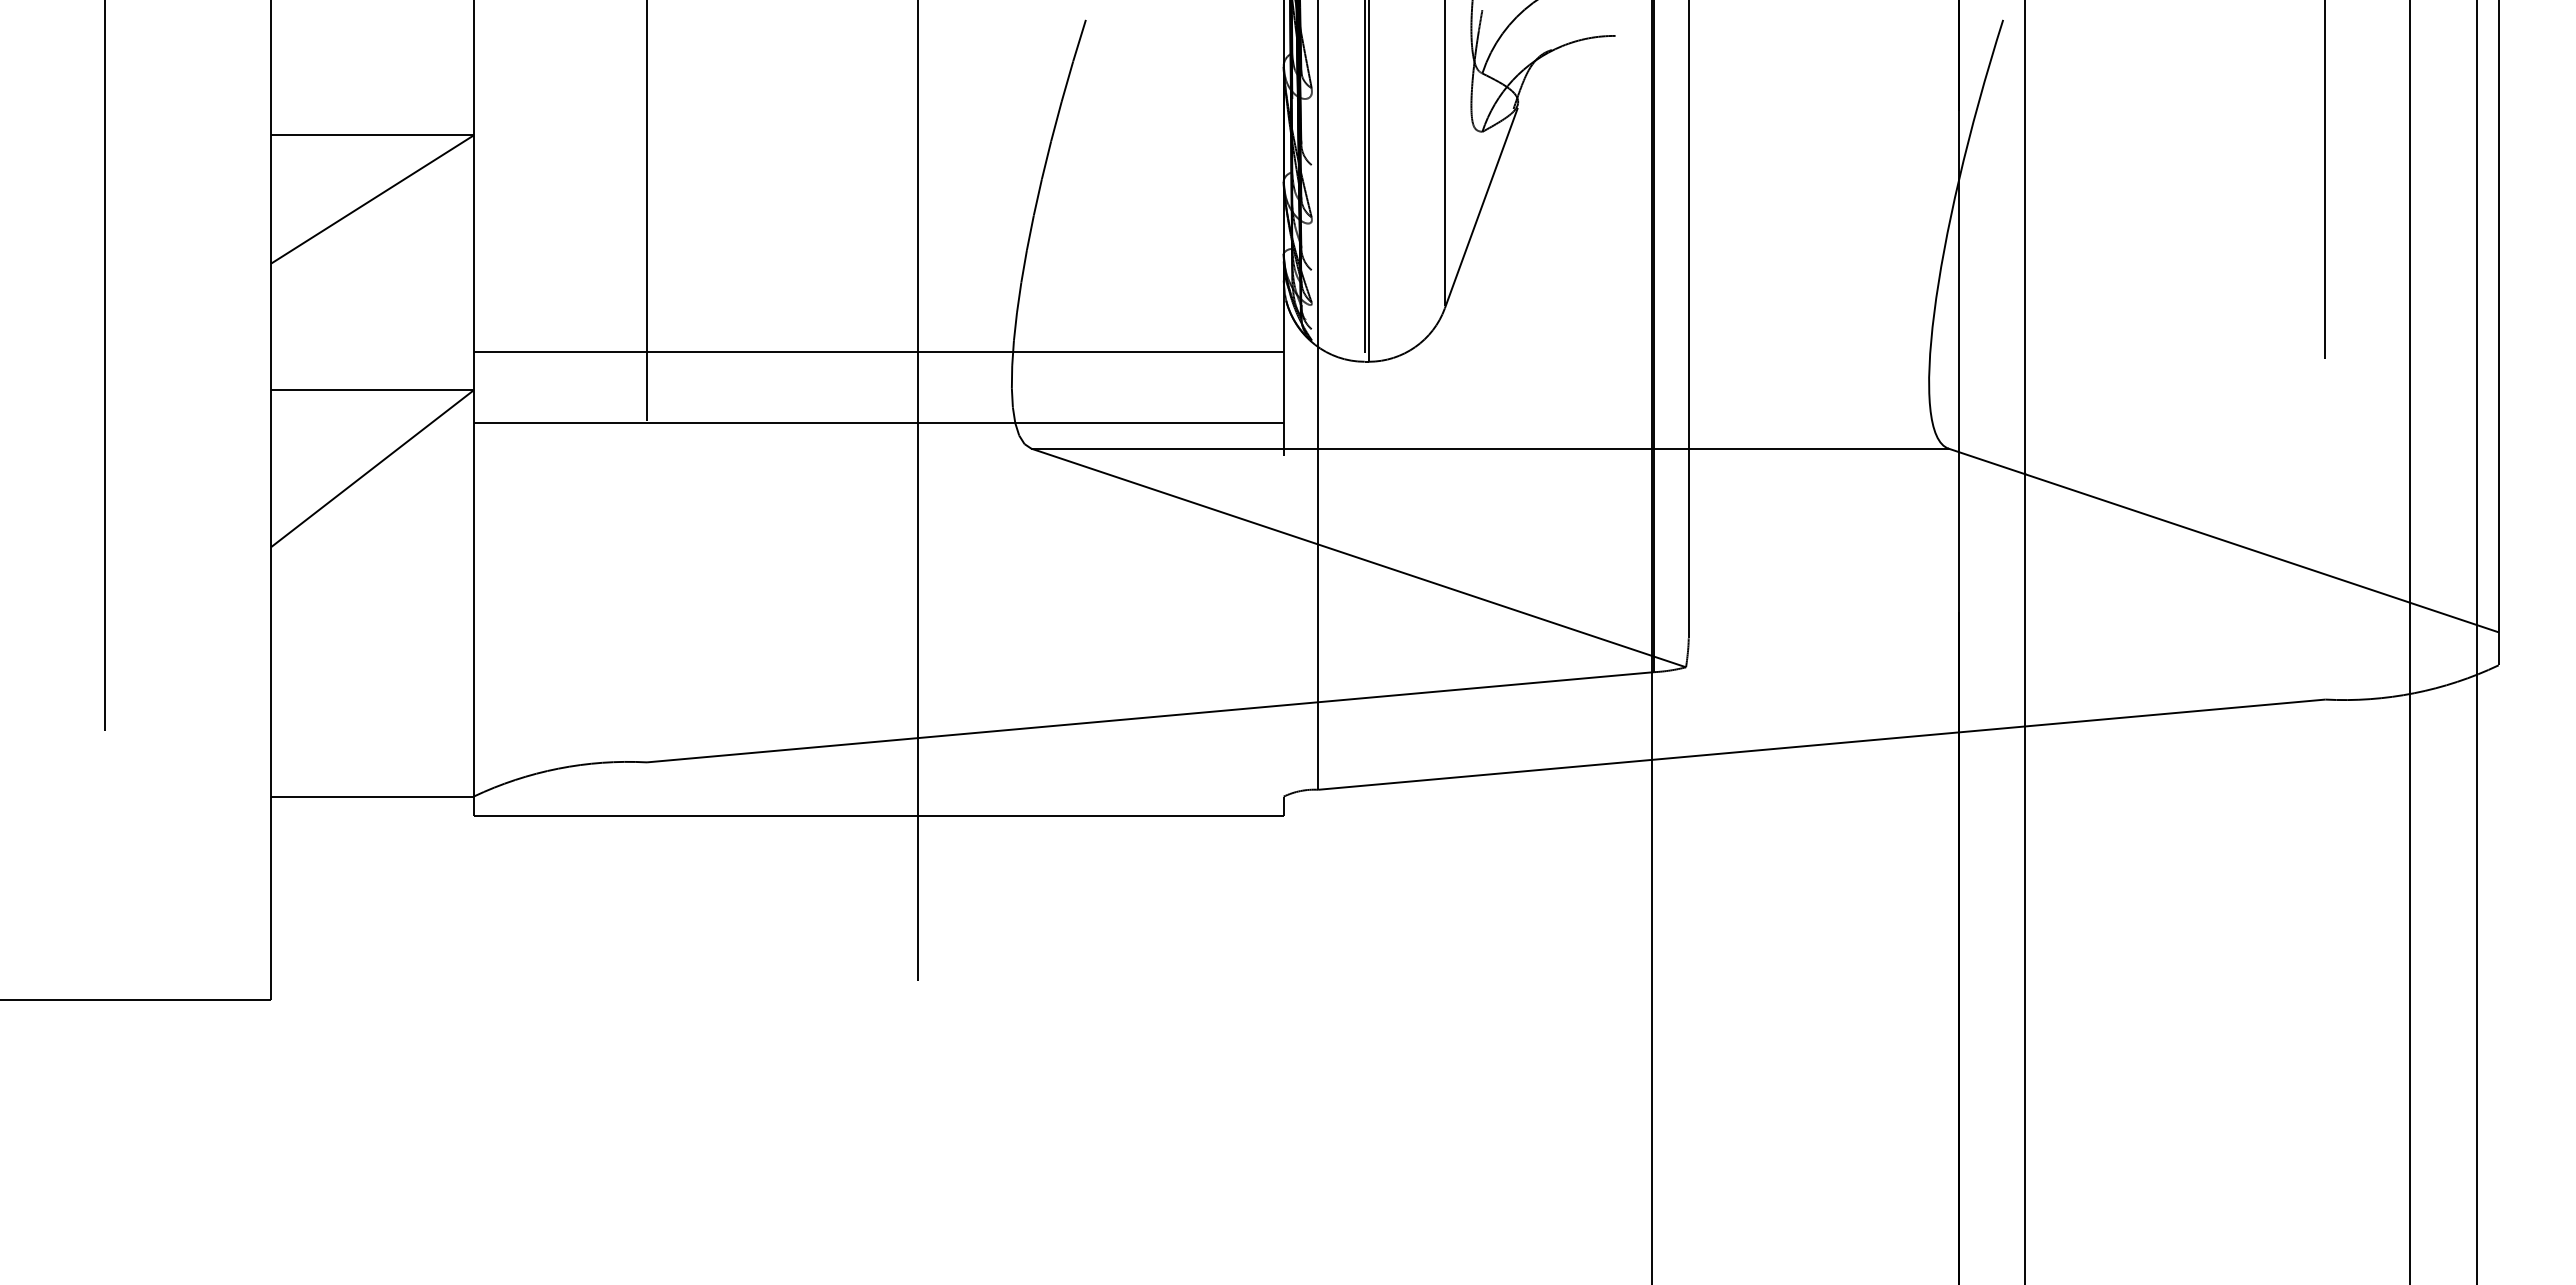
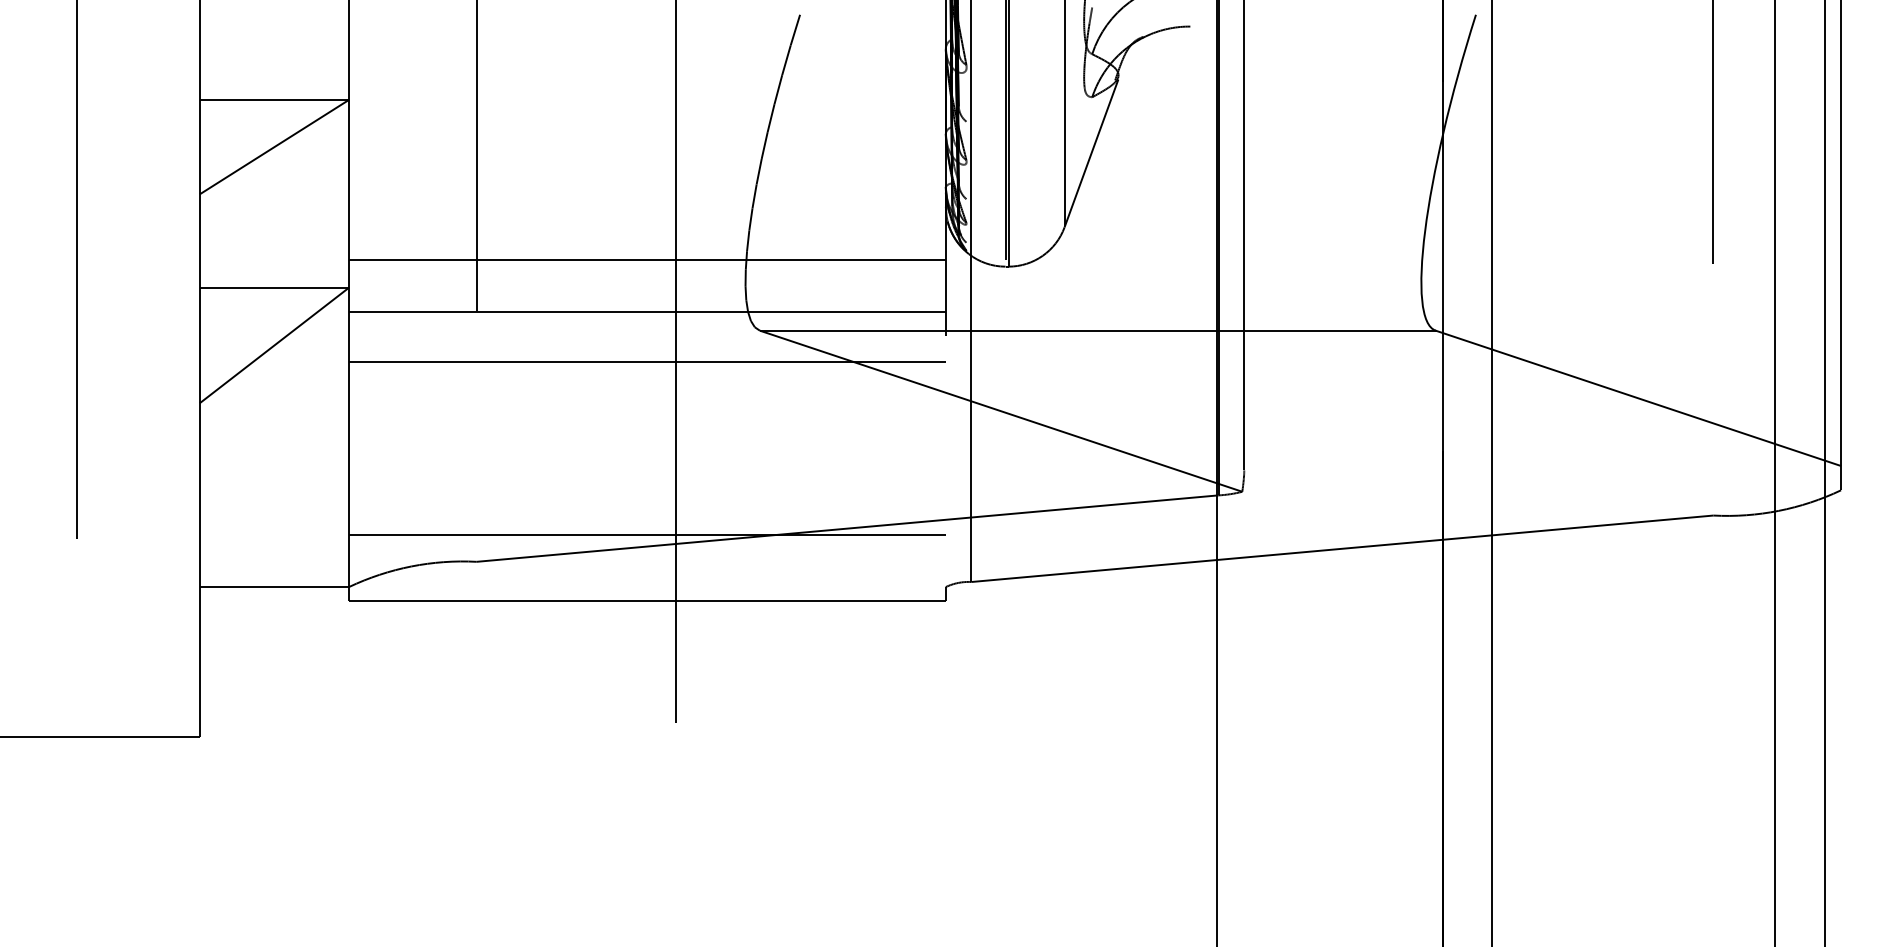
line: (878, 490) -> (647, 361), added
line: (878, 725) -> (647, 534), added

